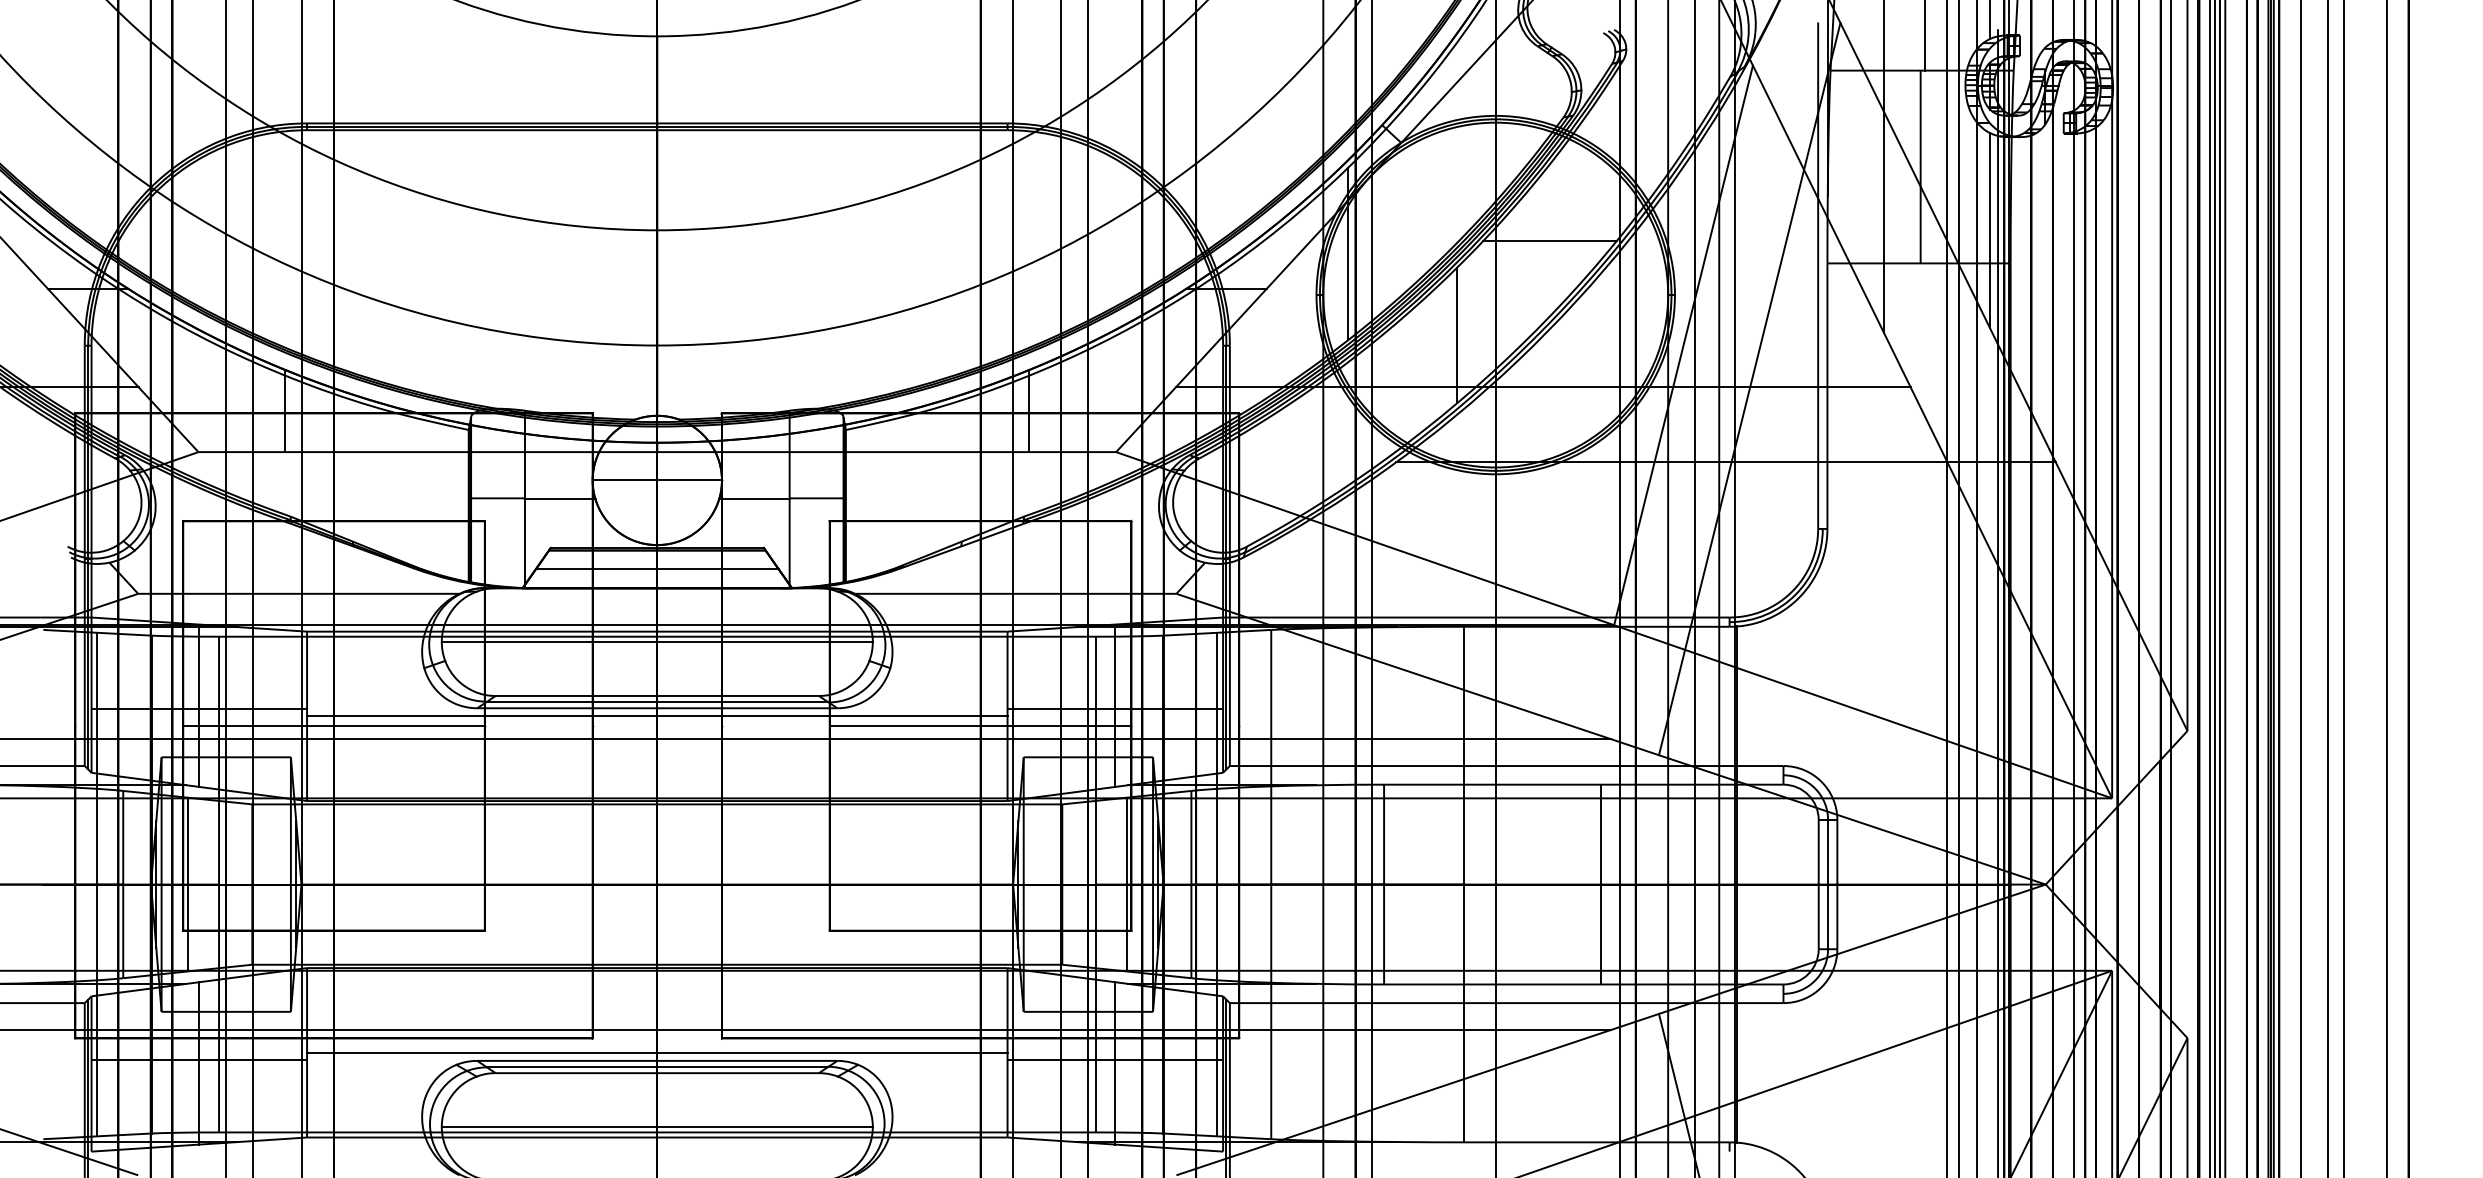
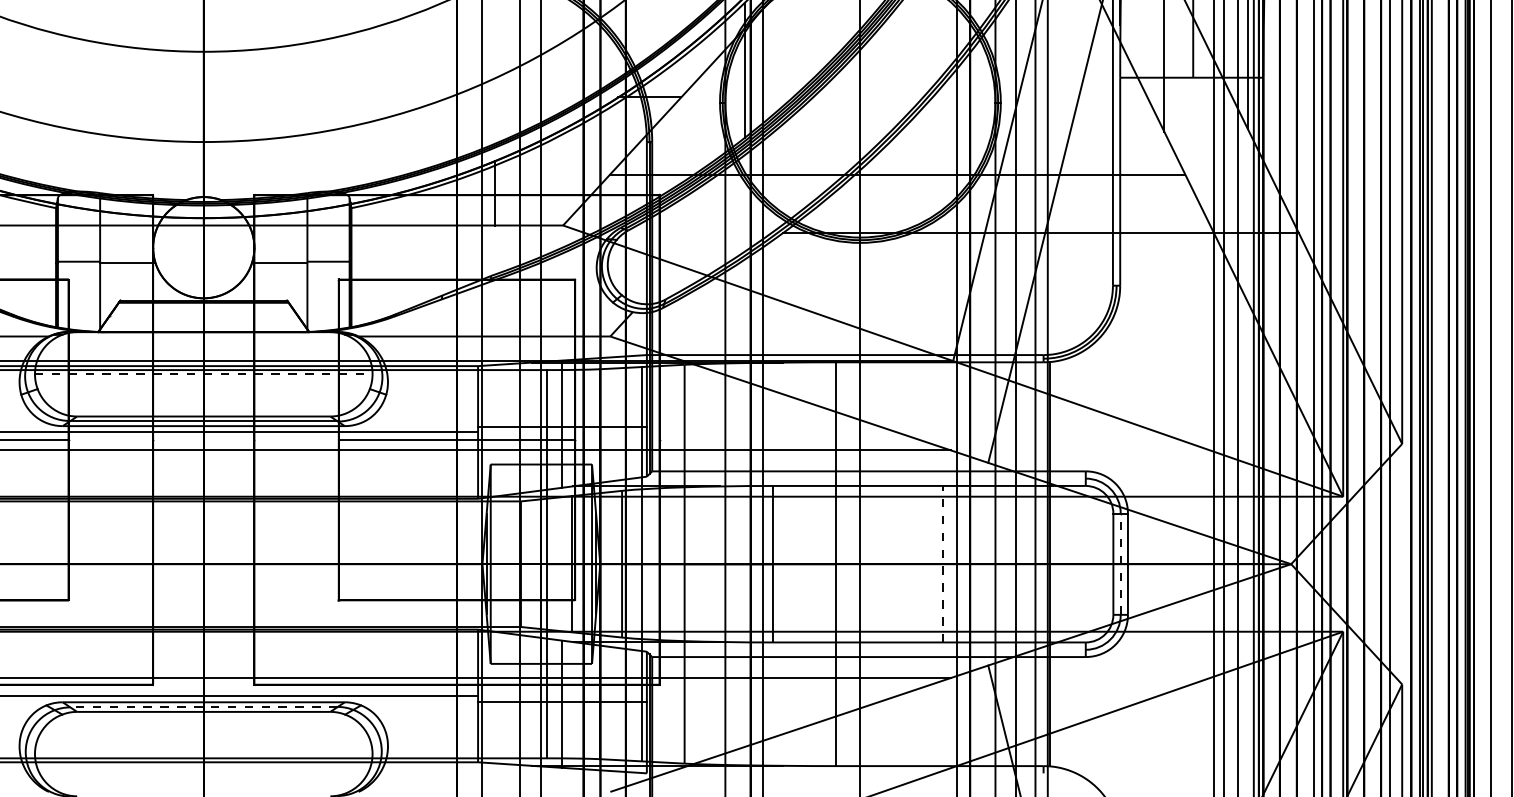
line: (1549, 241) -> (902, 60), removed
line: (1457, 335) -> (830, 134), removed
line: (656, 480) -> (203, 247), removed
line: (656, 569) -> (203, 317), removed
line: (657, 642) -> (203, 374), solid -> dashed
line: (1601, 884) -> (943, 564), solid -> dashed
line: (1828, 884) -> (1121, 564), solid -> dashed
line: (657, 1067) -> (203, 707), solid -> dashed
line: (656, 1127) -> (203, 754), removed

